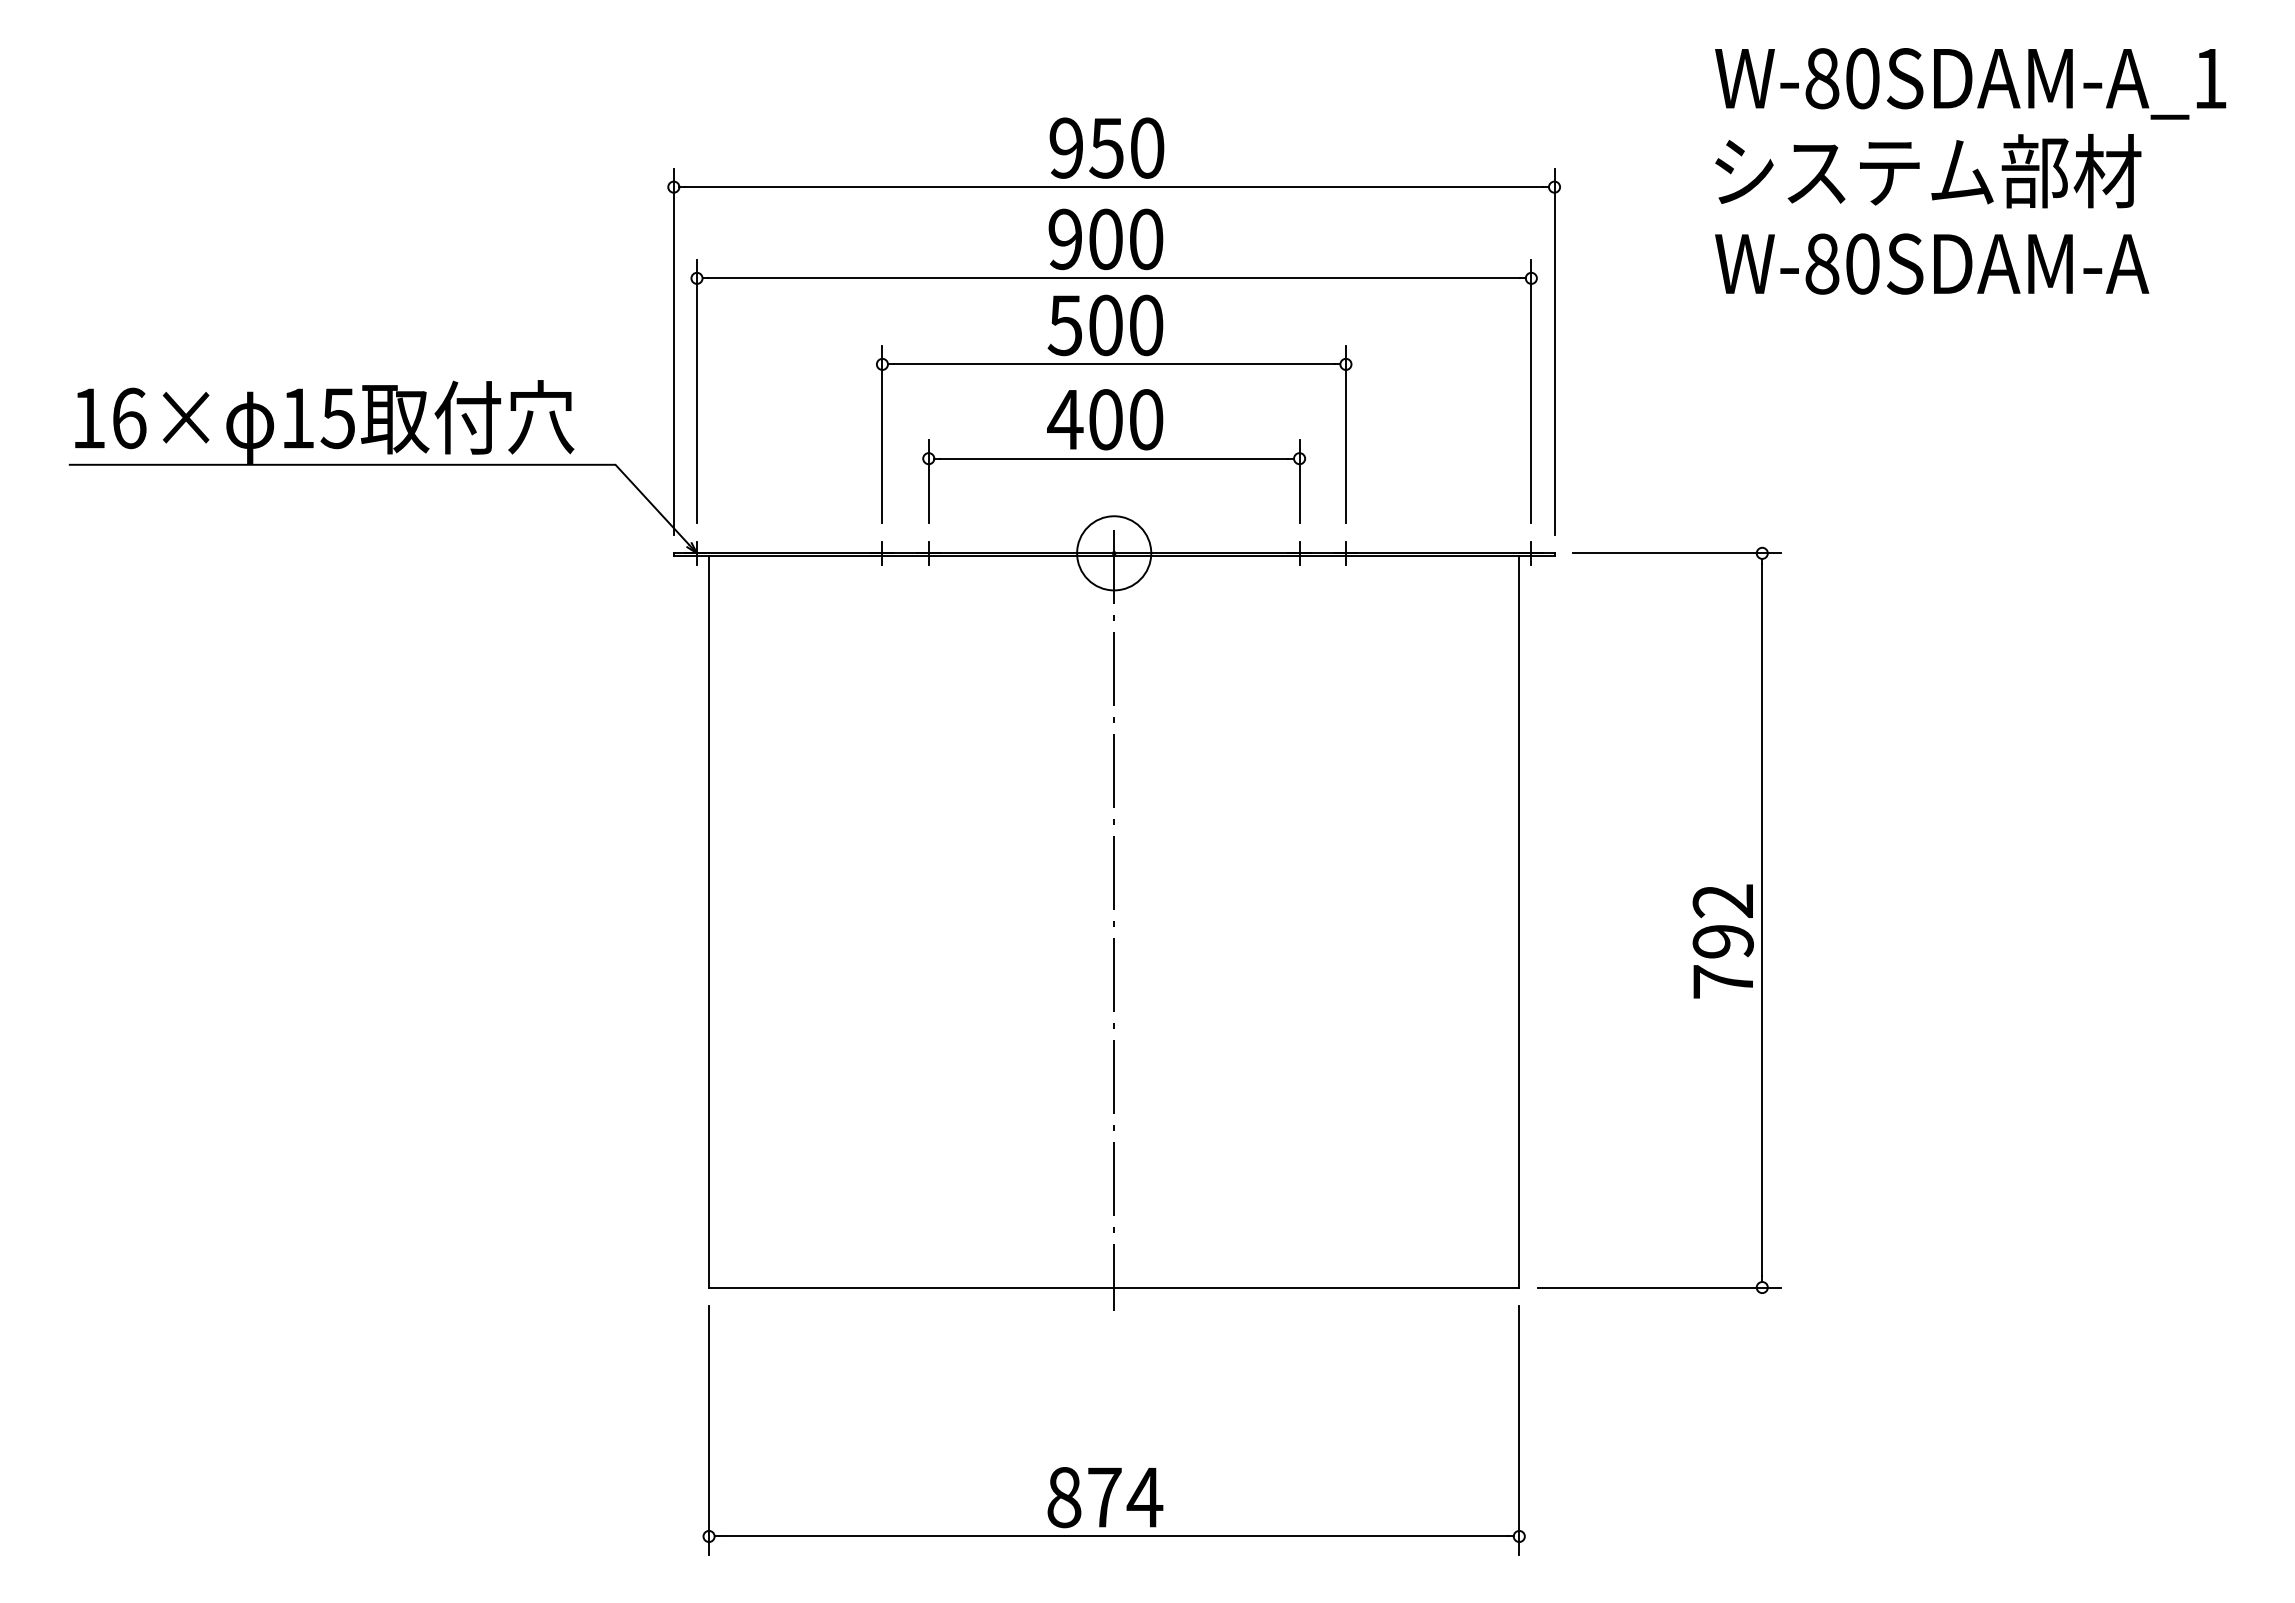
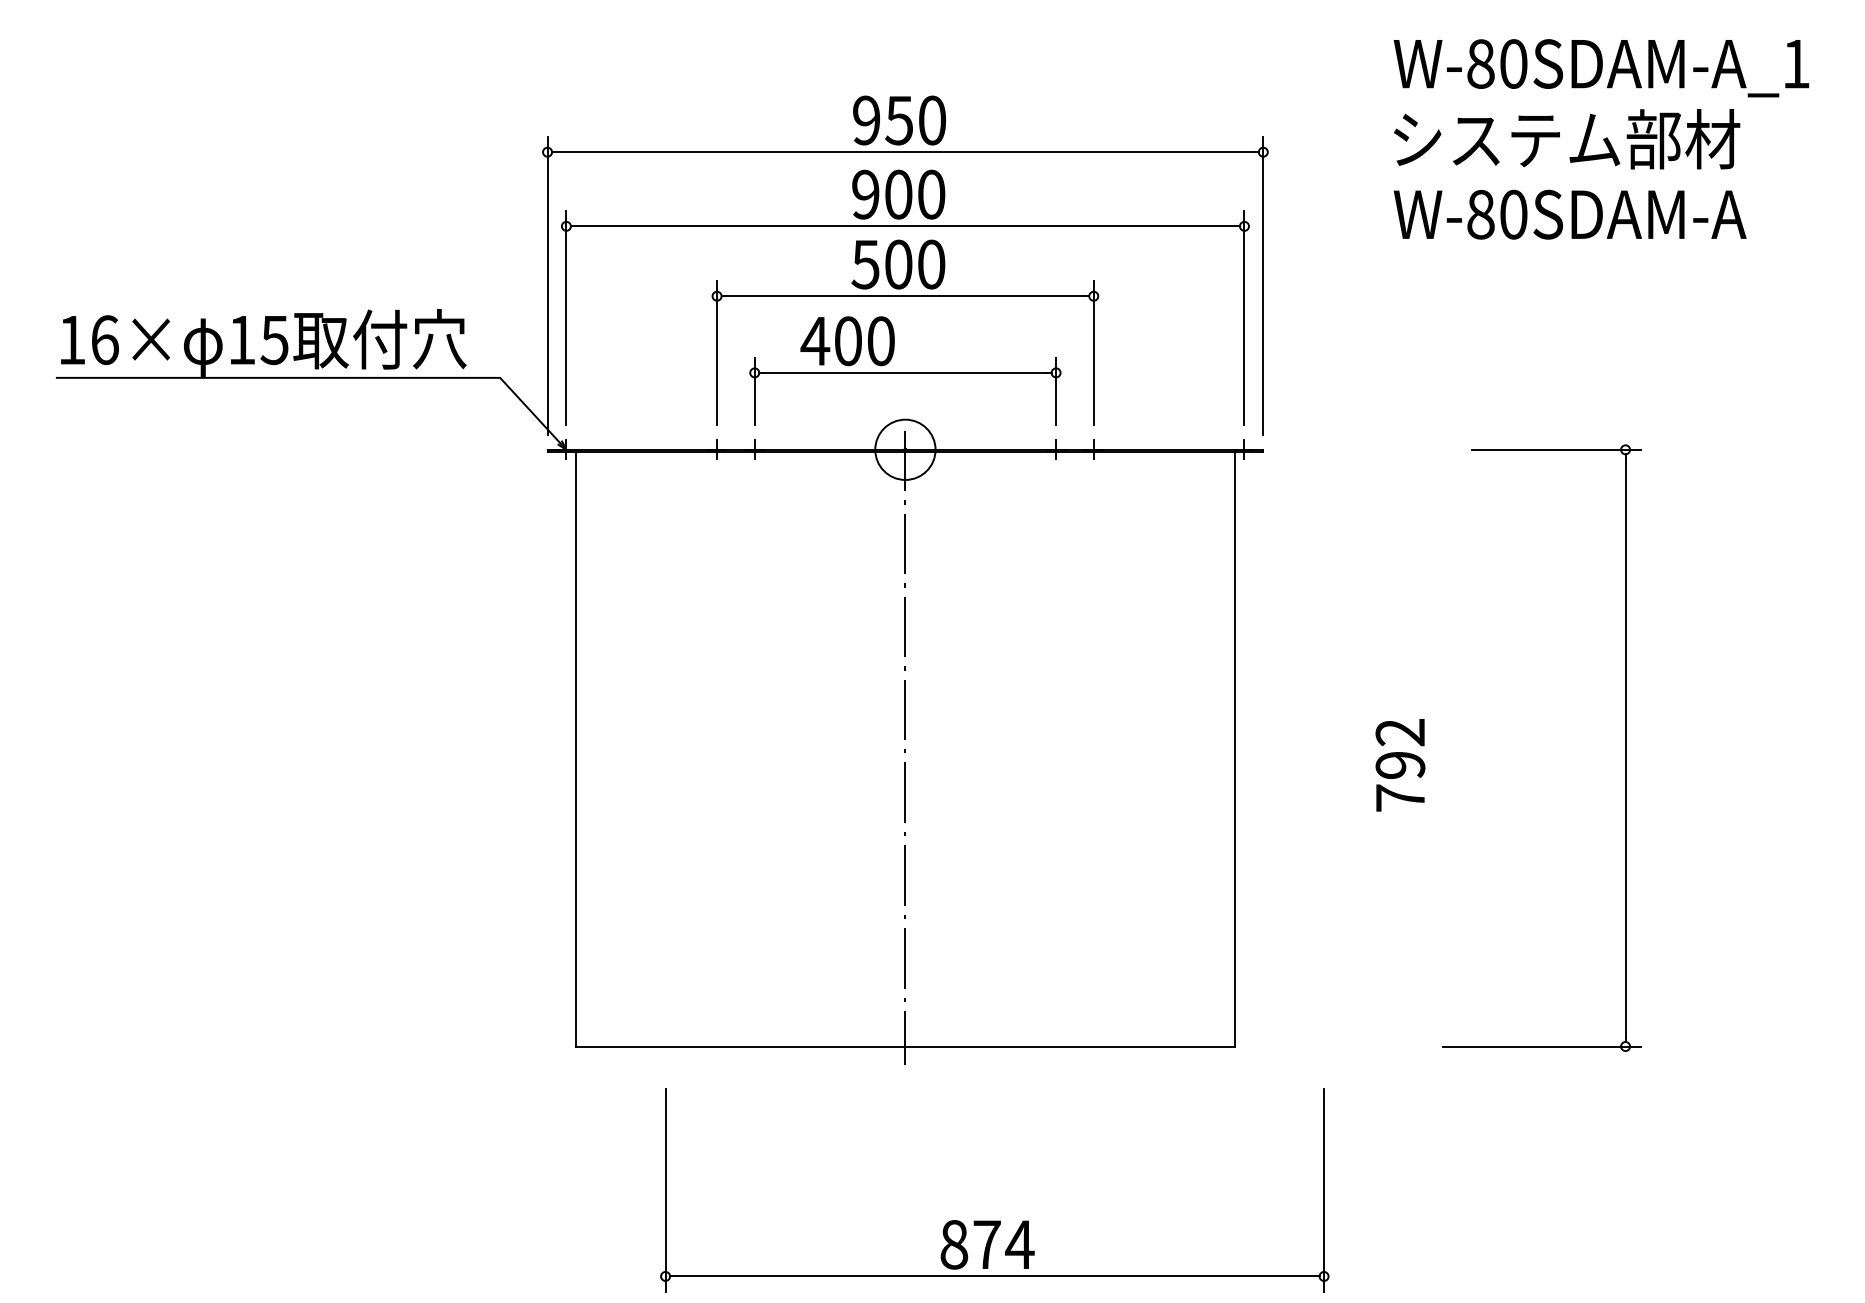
text: (1105, 419) -> (847, 341), moved
part: (1761, 919) -> (1624, 747), moved
part: (1113, 1468) -> (994, 1221), moved

